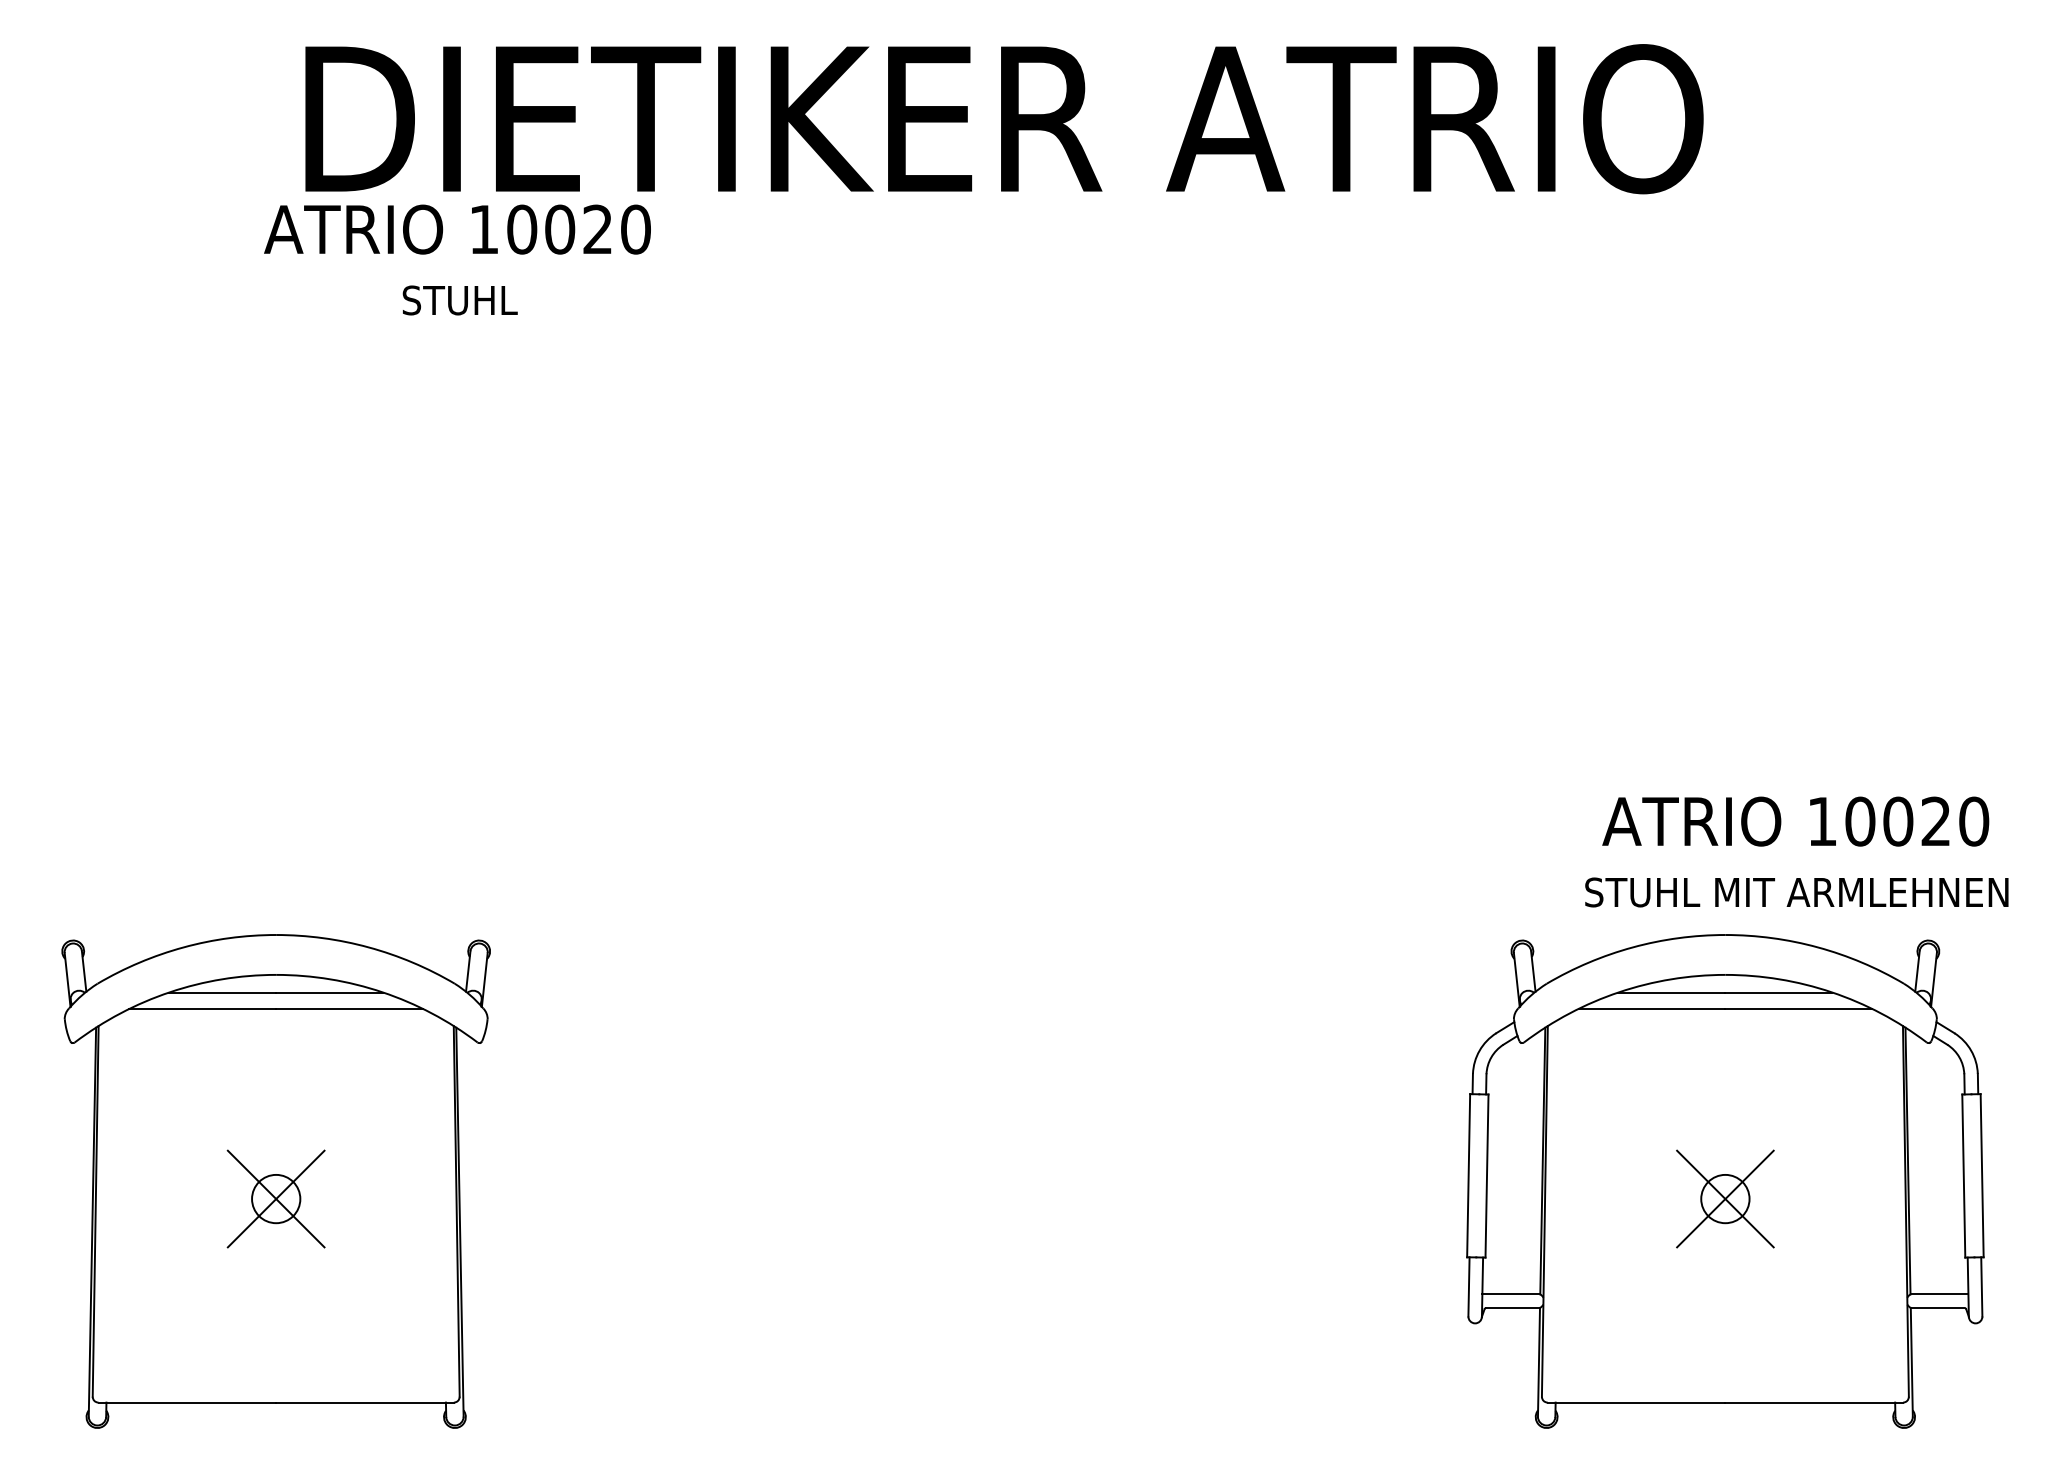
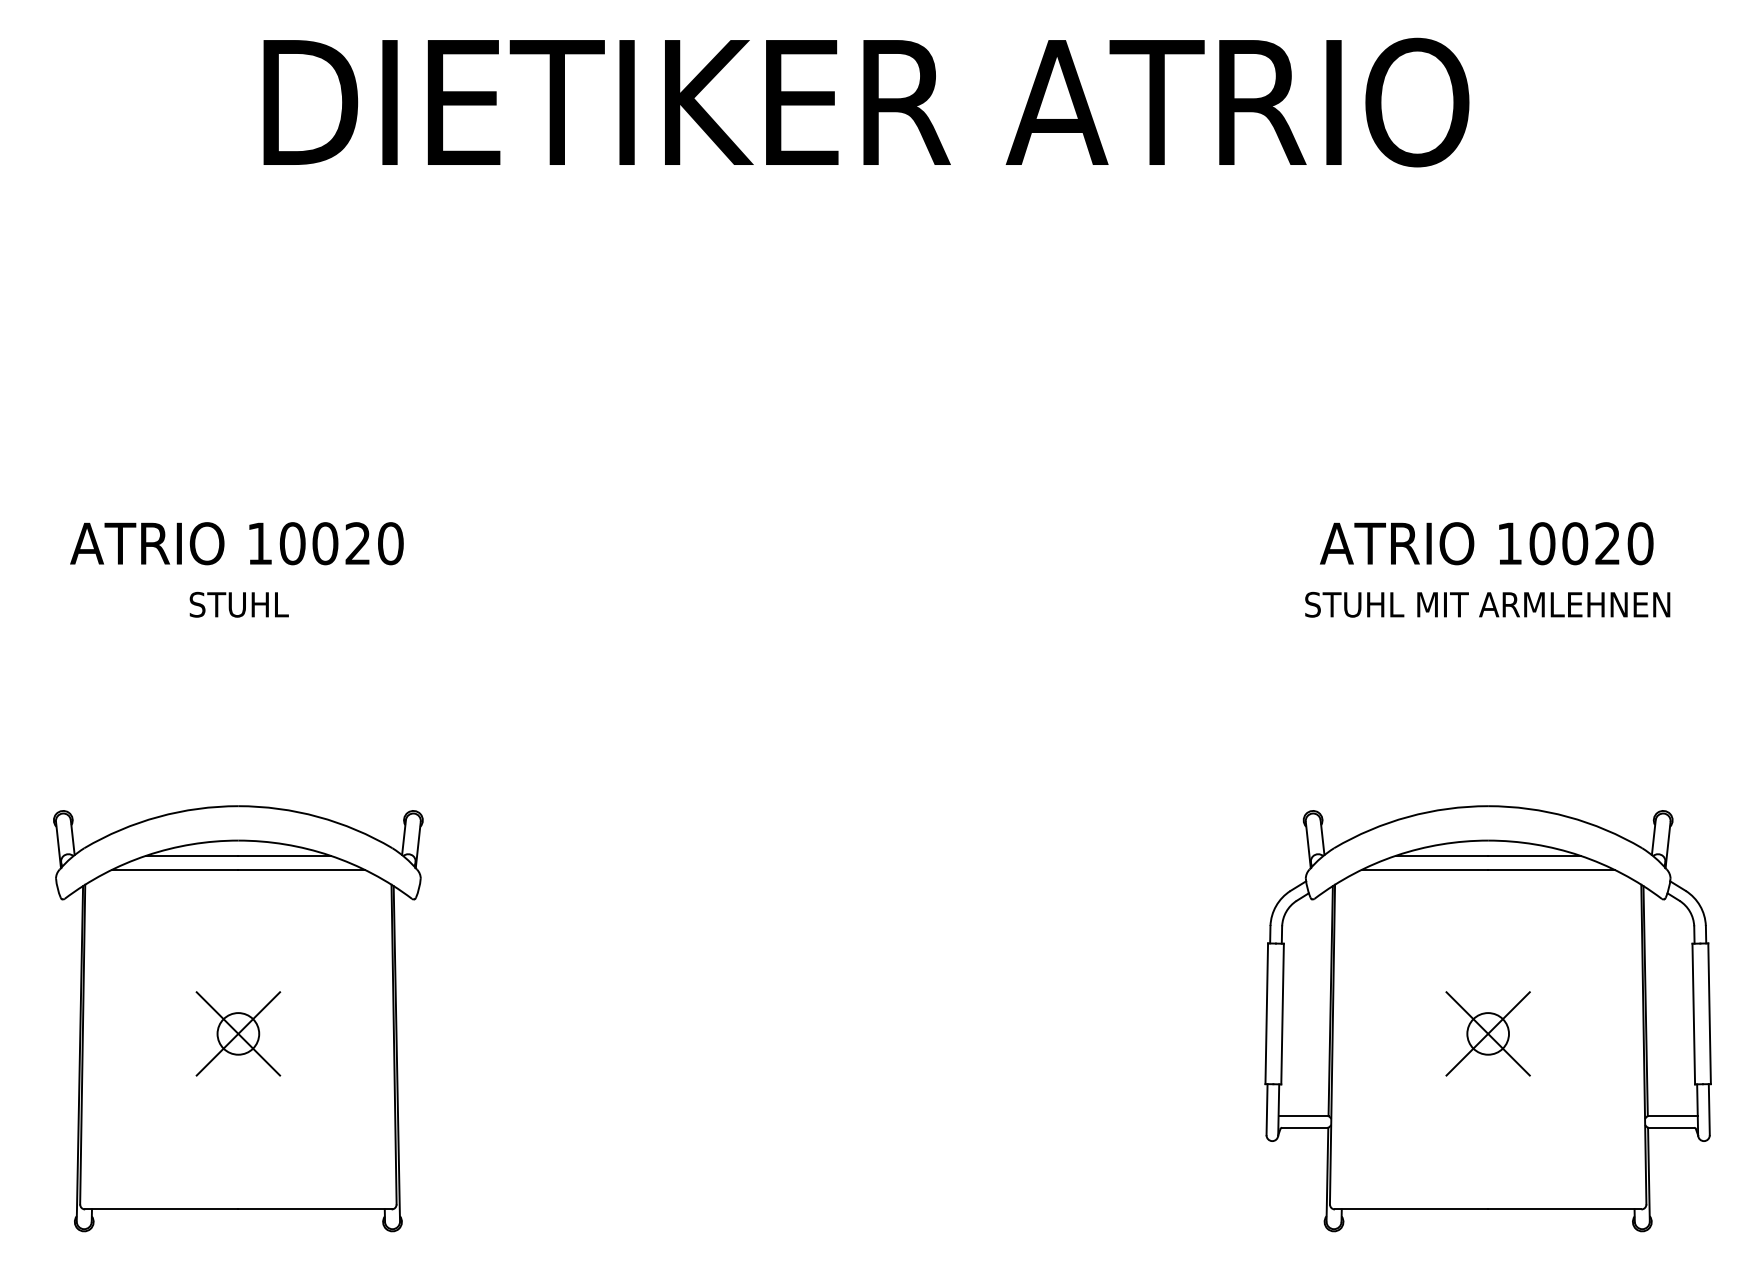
text: (457, 259) -> (236, 569), moved
text: (1796, 851) -> (1487, 569), moved

